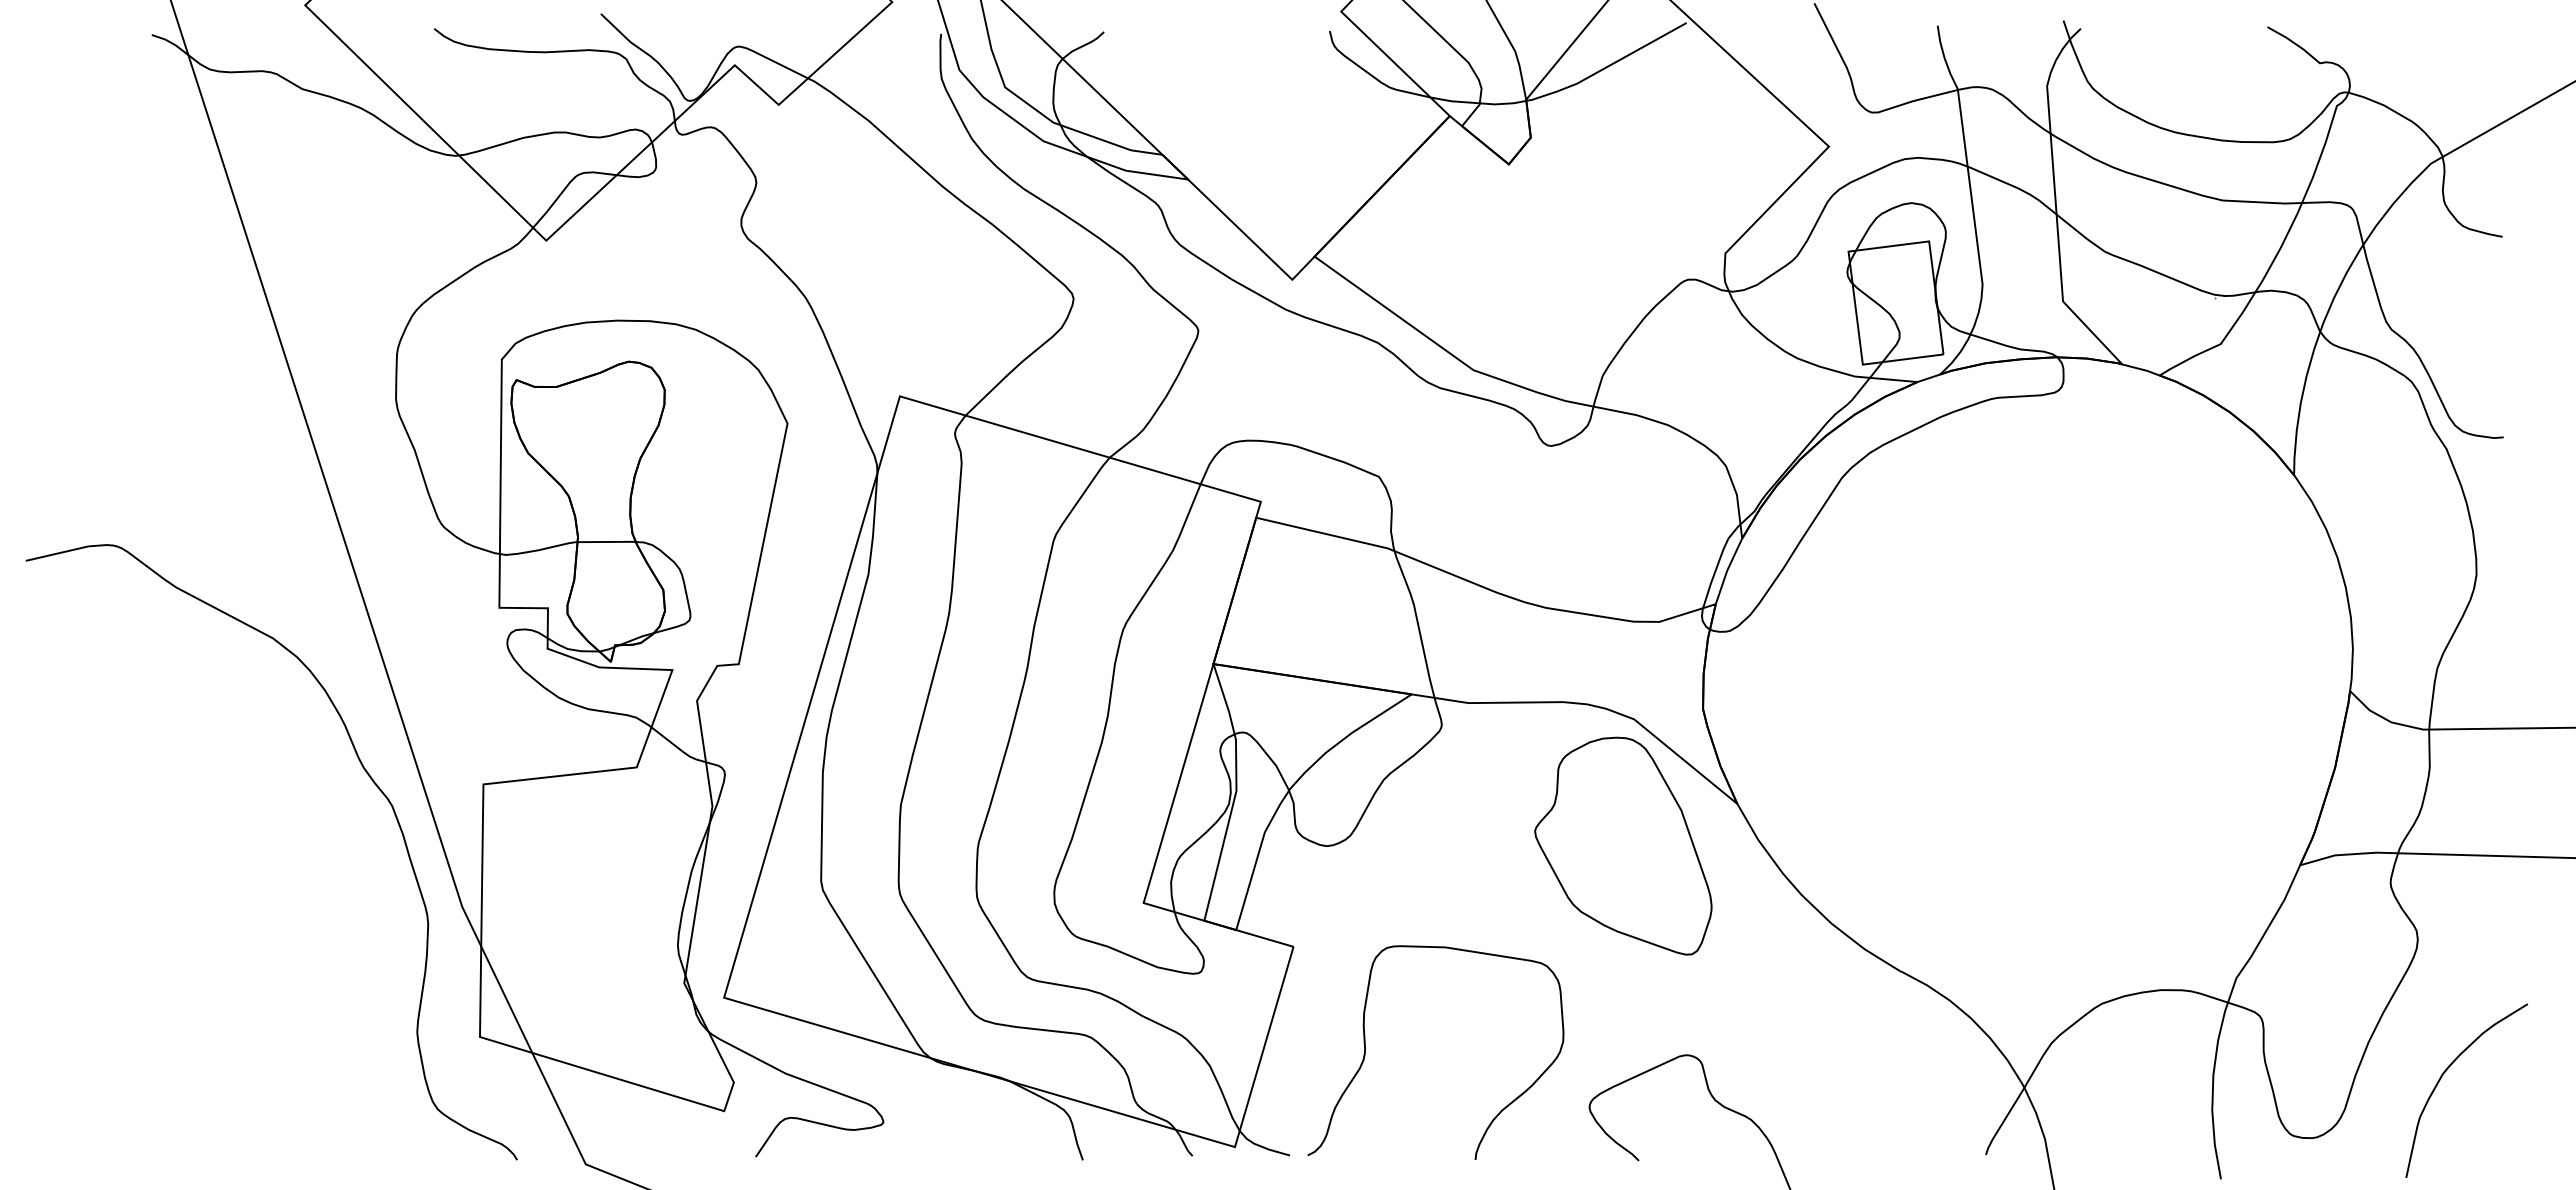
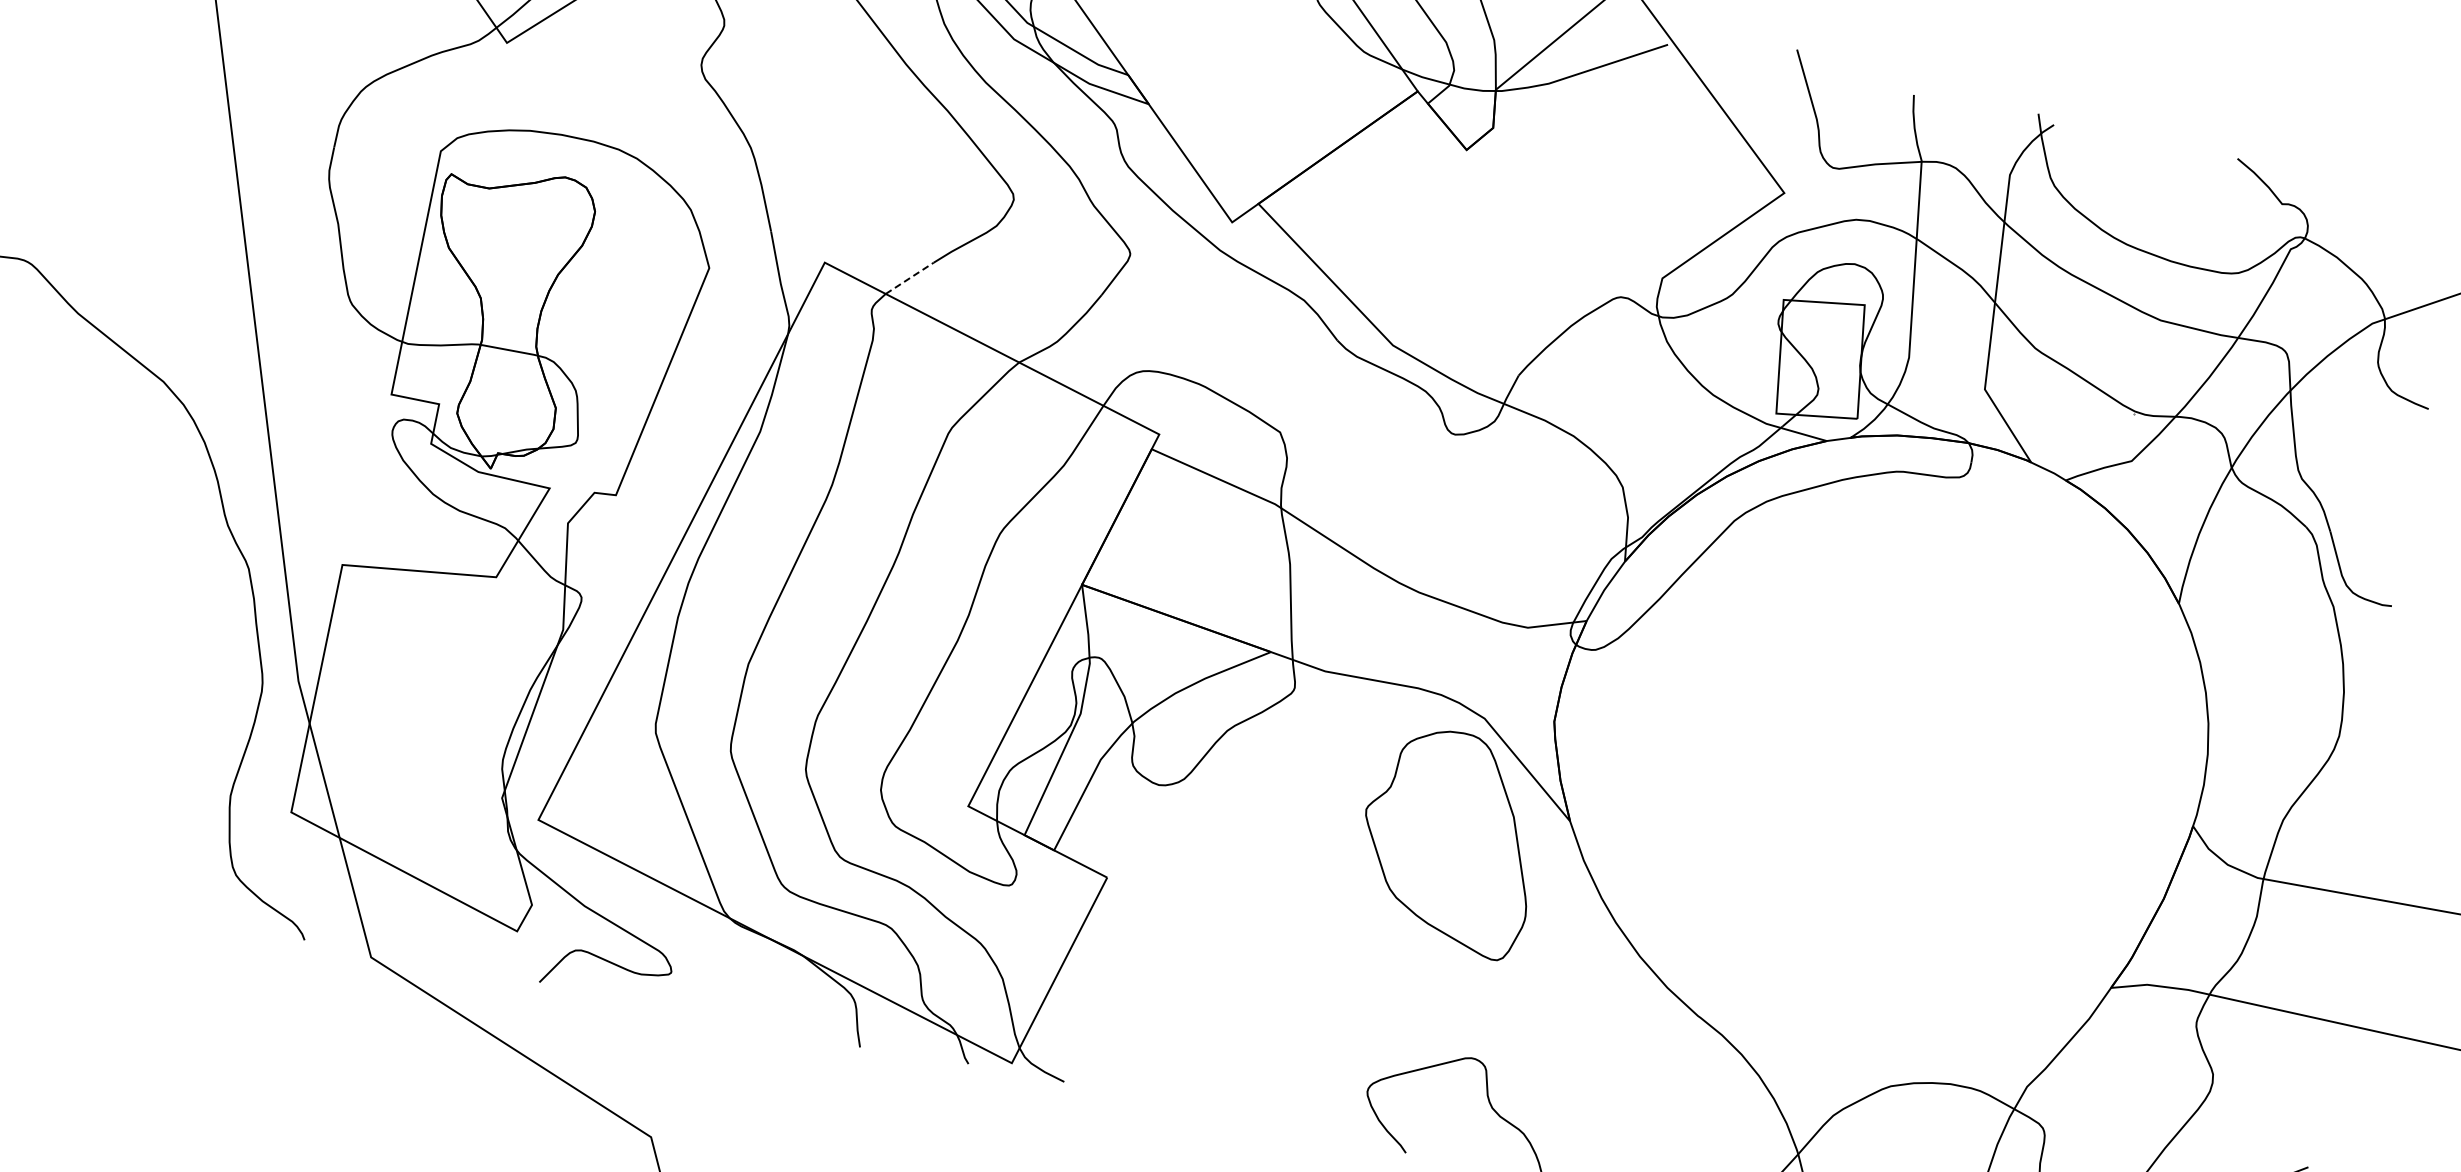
line: (986, 395) -> (909, 278), solid -> dashed
curve: (1365, 1052) -> (1157, 995), removed

